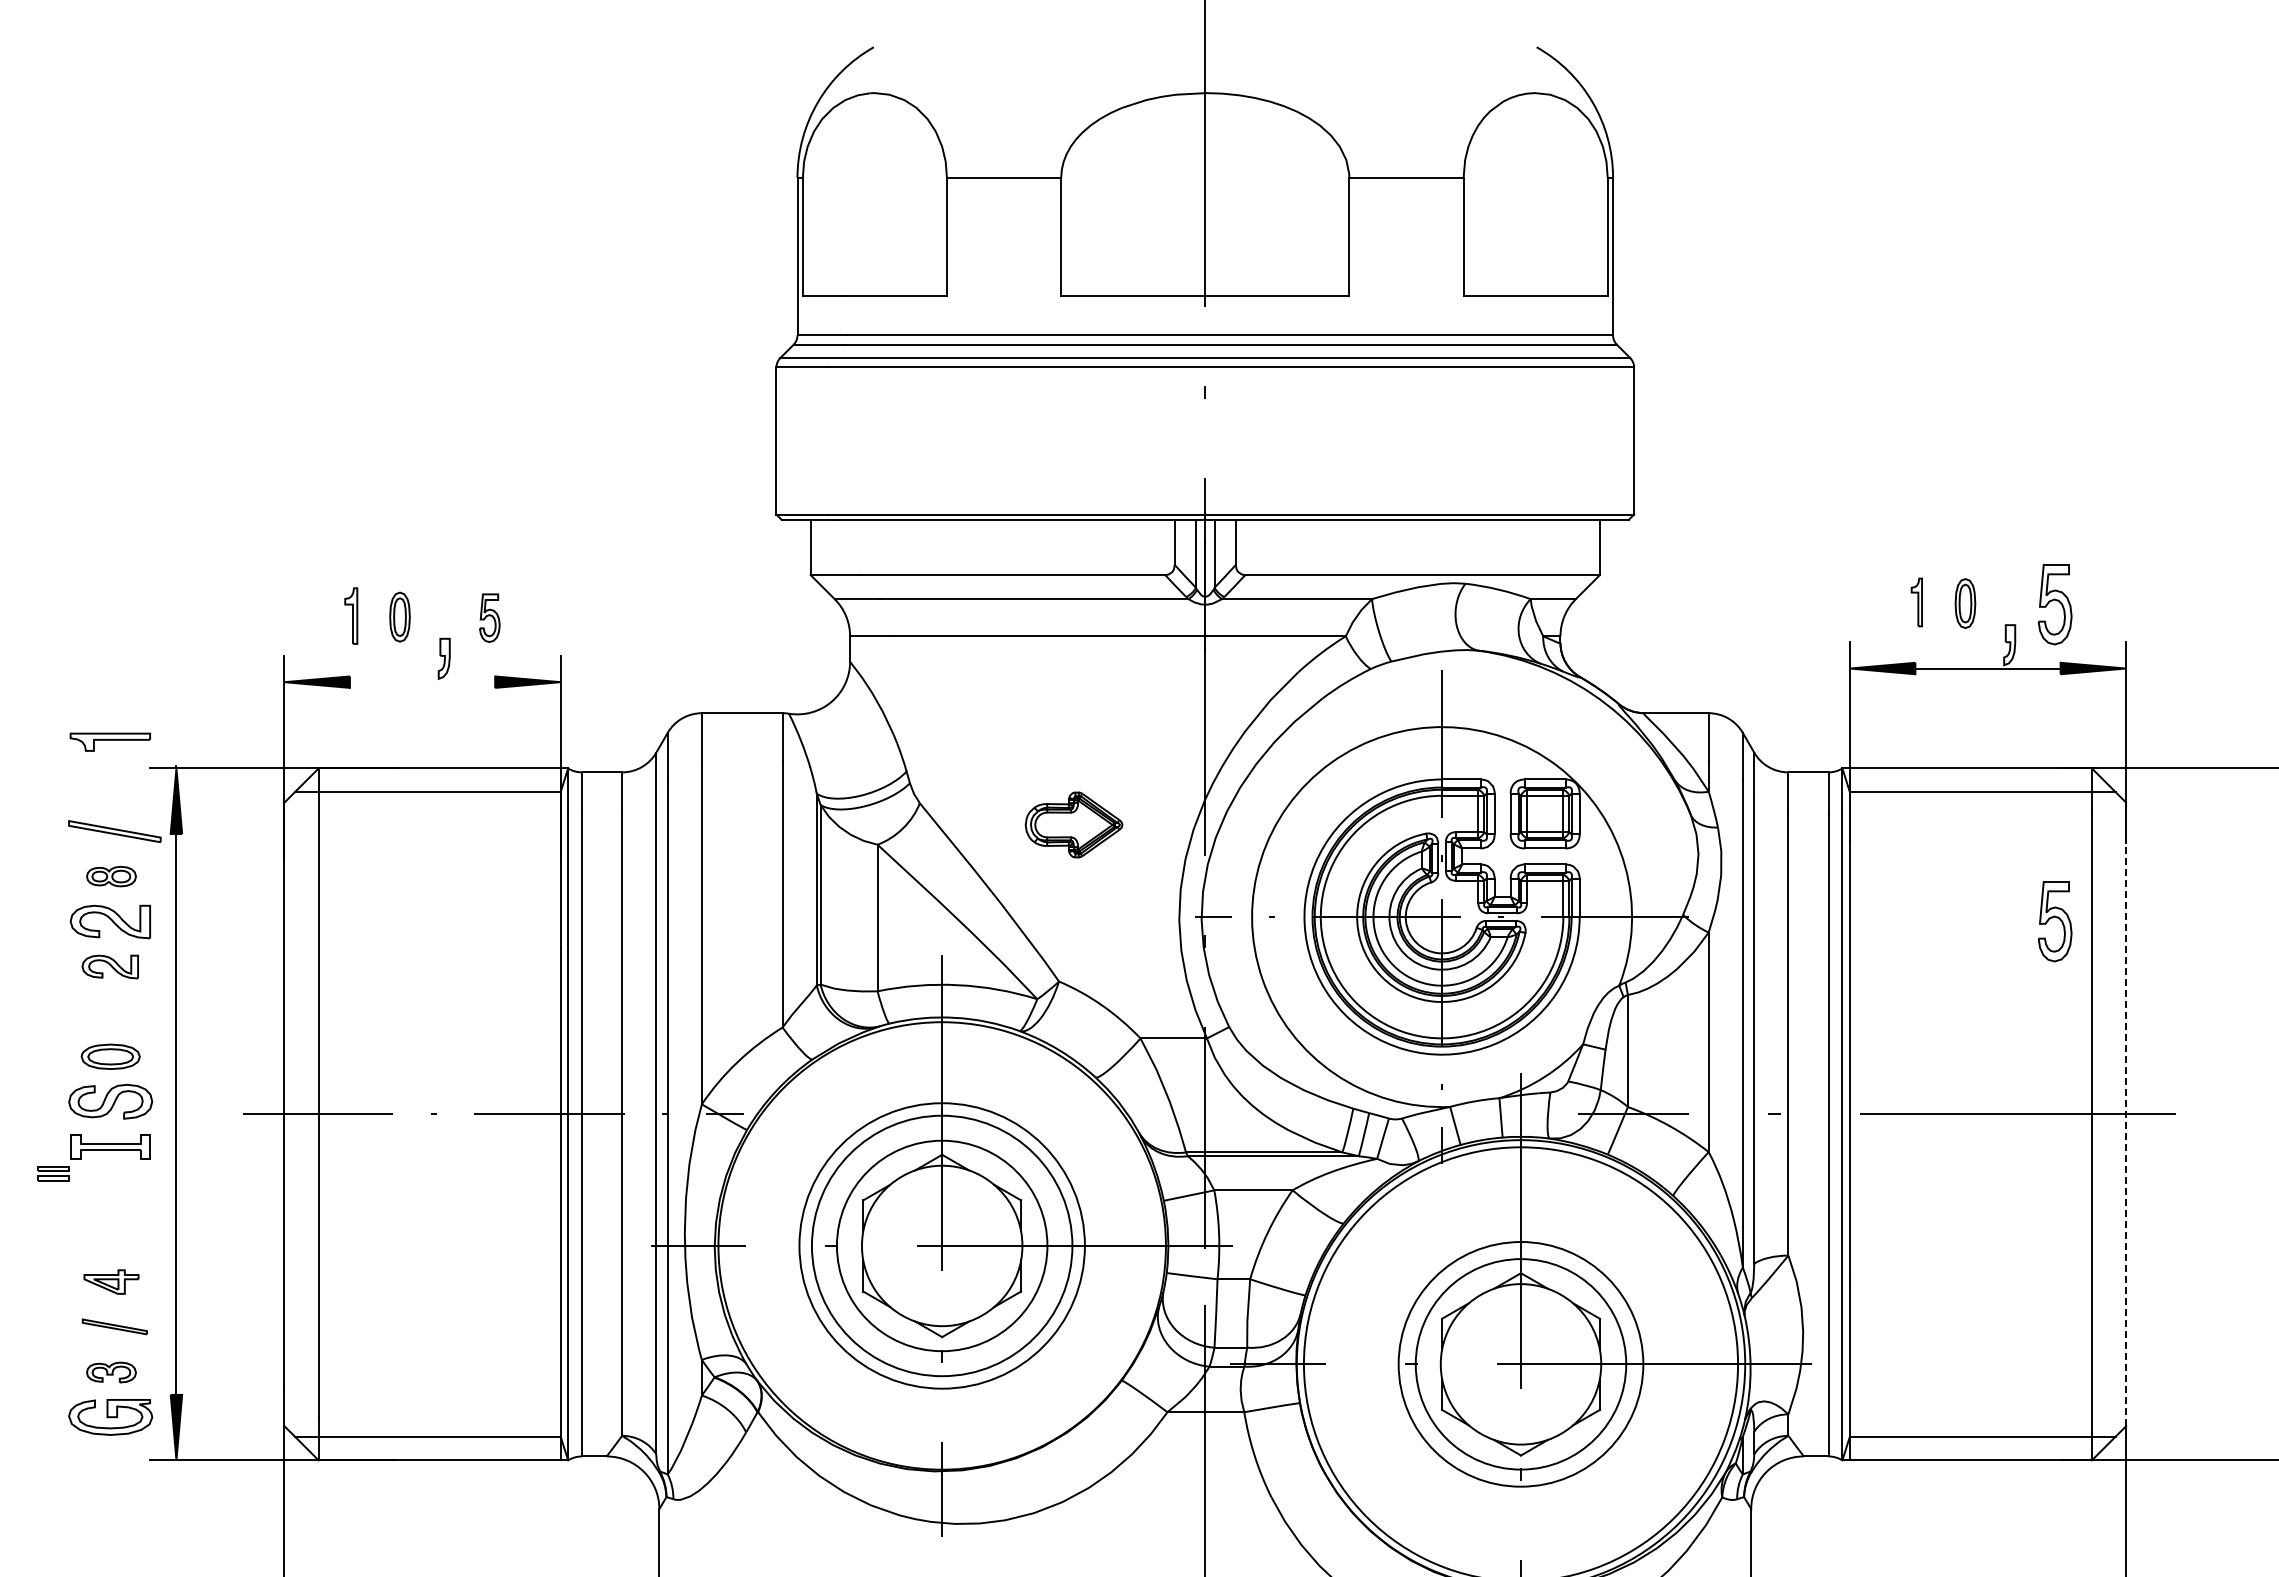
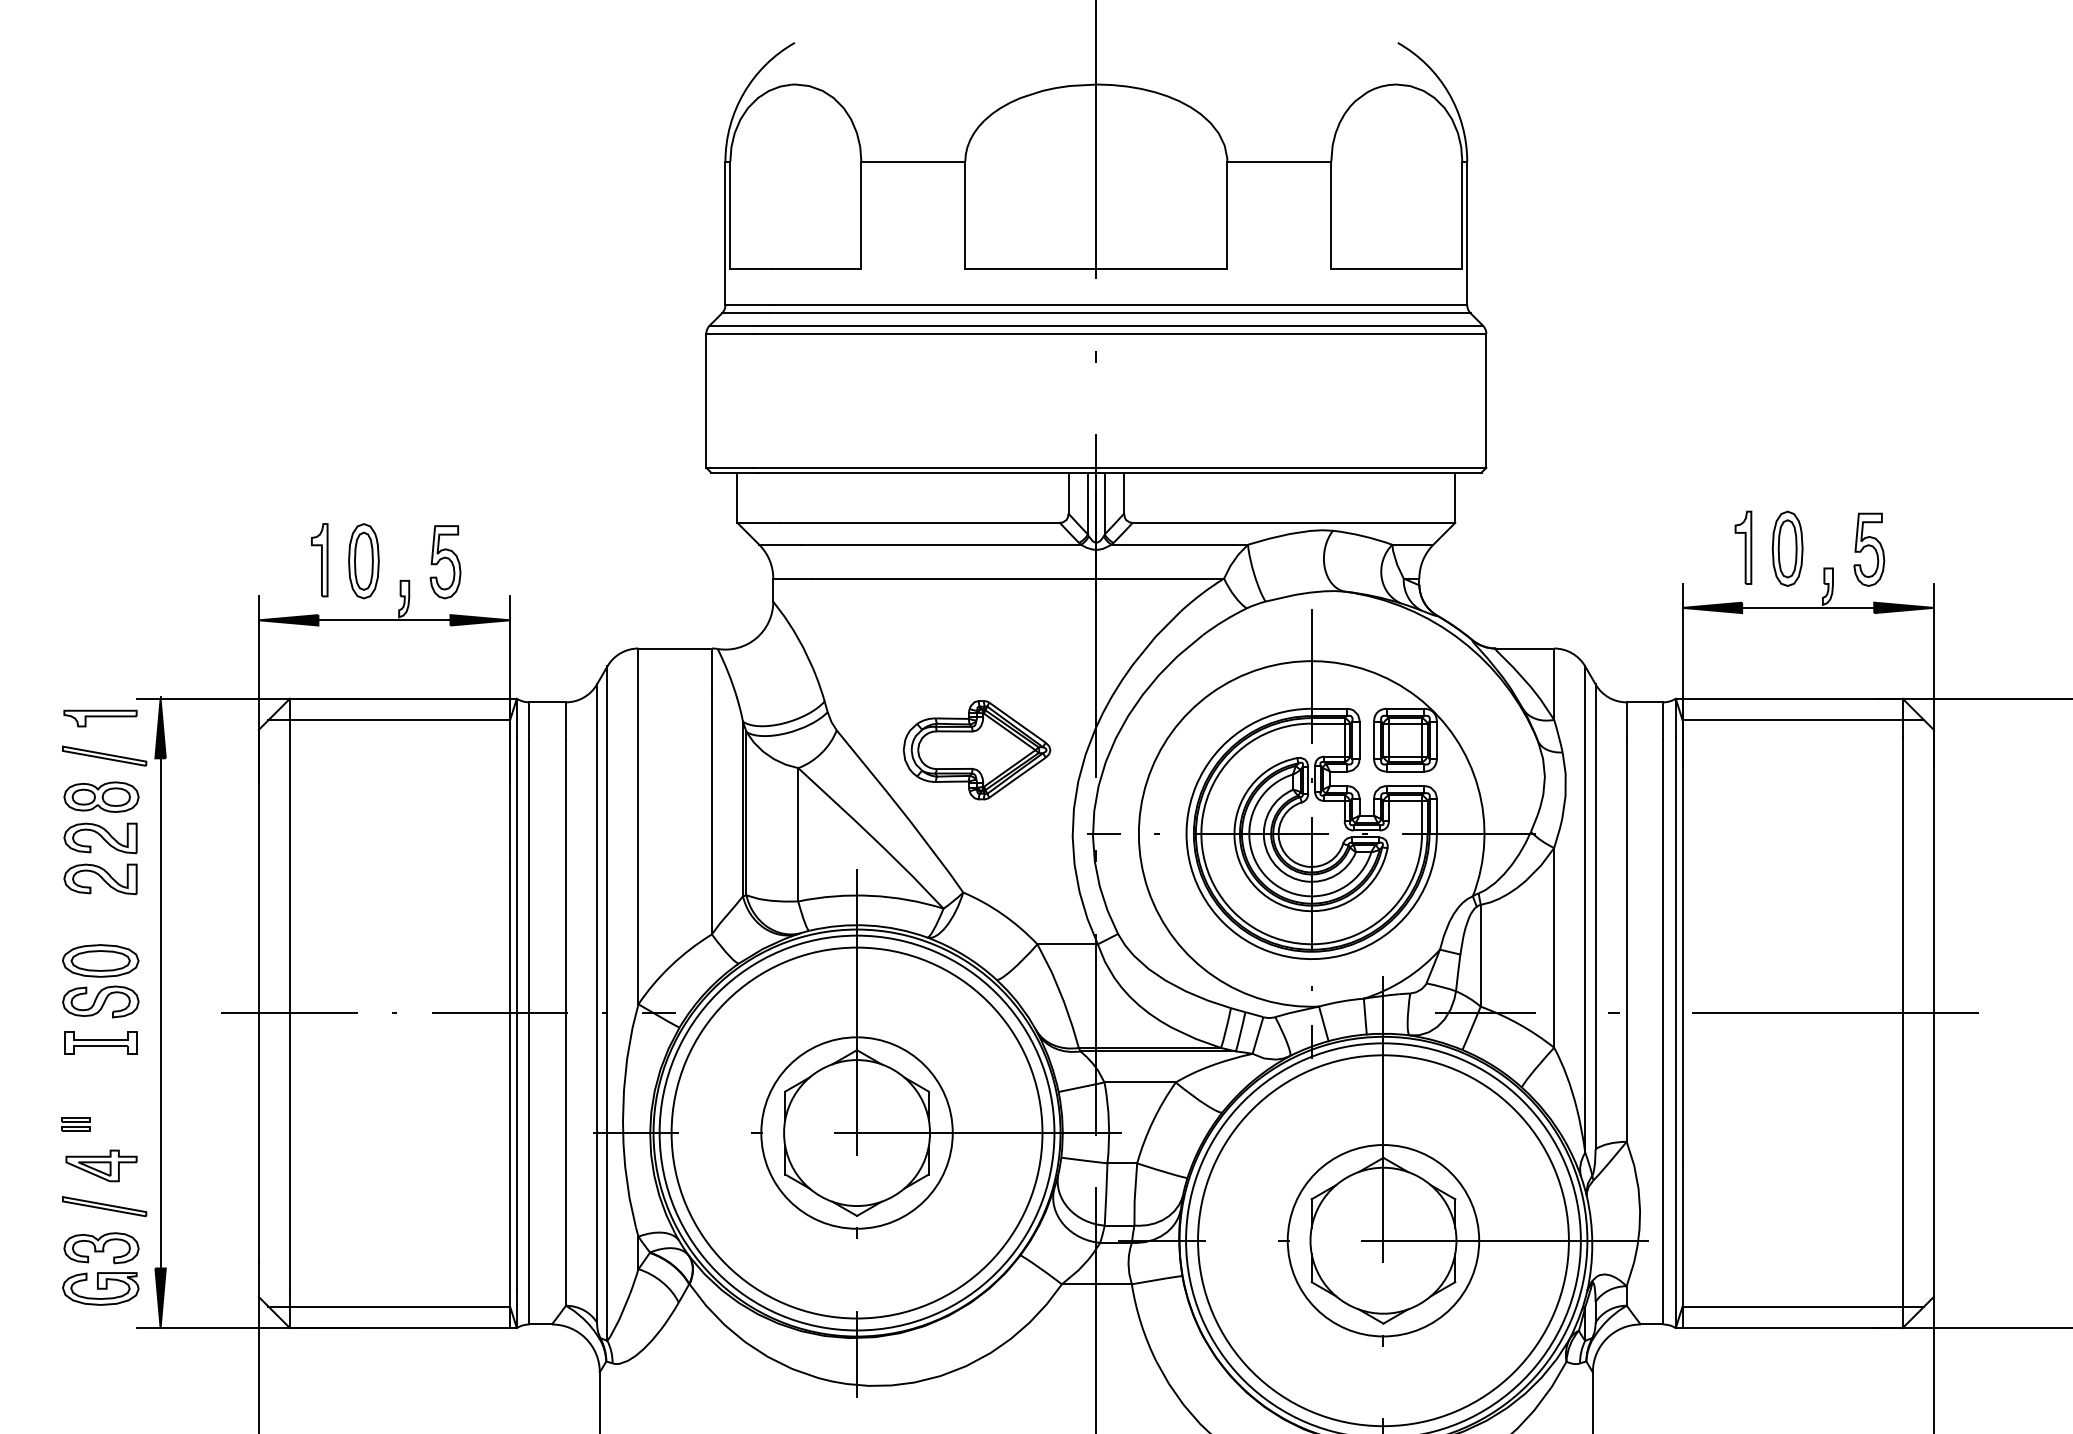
part: (1916, 602) -> (1743, 547), size x1.67
part: (1965, 603) -> (1787, 548), size x1.67
part: (350, 615) -> (318, 559), size x1.43
part: (399, 616) -> (363, 560), size x1.67
part: (489, 617) -> (445, 561), size x1.67
line: (422, 682) -> (384, 620), added
part: (109, 741) -> (99, 717), moved
part: (1073, 824) -> (976, 749), size x1.67
part: (111, 876) -> (101, 797), size x1.67
part: (2054, 921) -> (1868, 837), removed
part: (109, 966) -> (99, 878), size x1.43
part: (110, 1056) -> (100, 960), size x1.43
line: (2126, 1133) -> (1934, 1030), dashed -> solid
part: (53, 1173) -> (76, 1124), moved
circle: (942, 1245) -> (857, 1132), size x1.43
circle: (942, 1245) -> (857, 1132), size x1.67
part: (111, 1281) -> (101, 1165), size x1.43
part: (114, 1326) -> (104, 1206), size x1.43
circle: (1520, 1364) -> (1383, 1240), size x1.67
part: (111, 1372) -> (101, 1248), size x1.67

